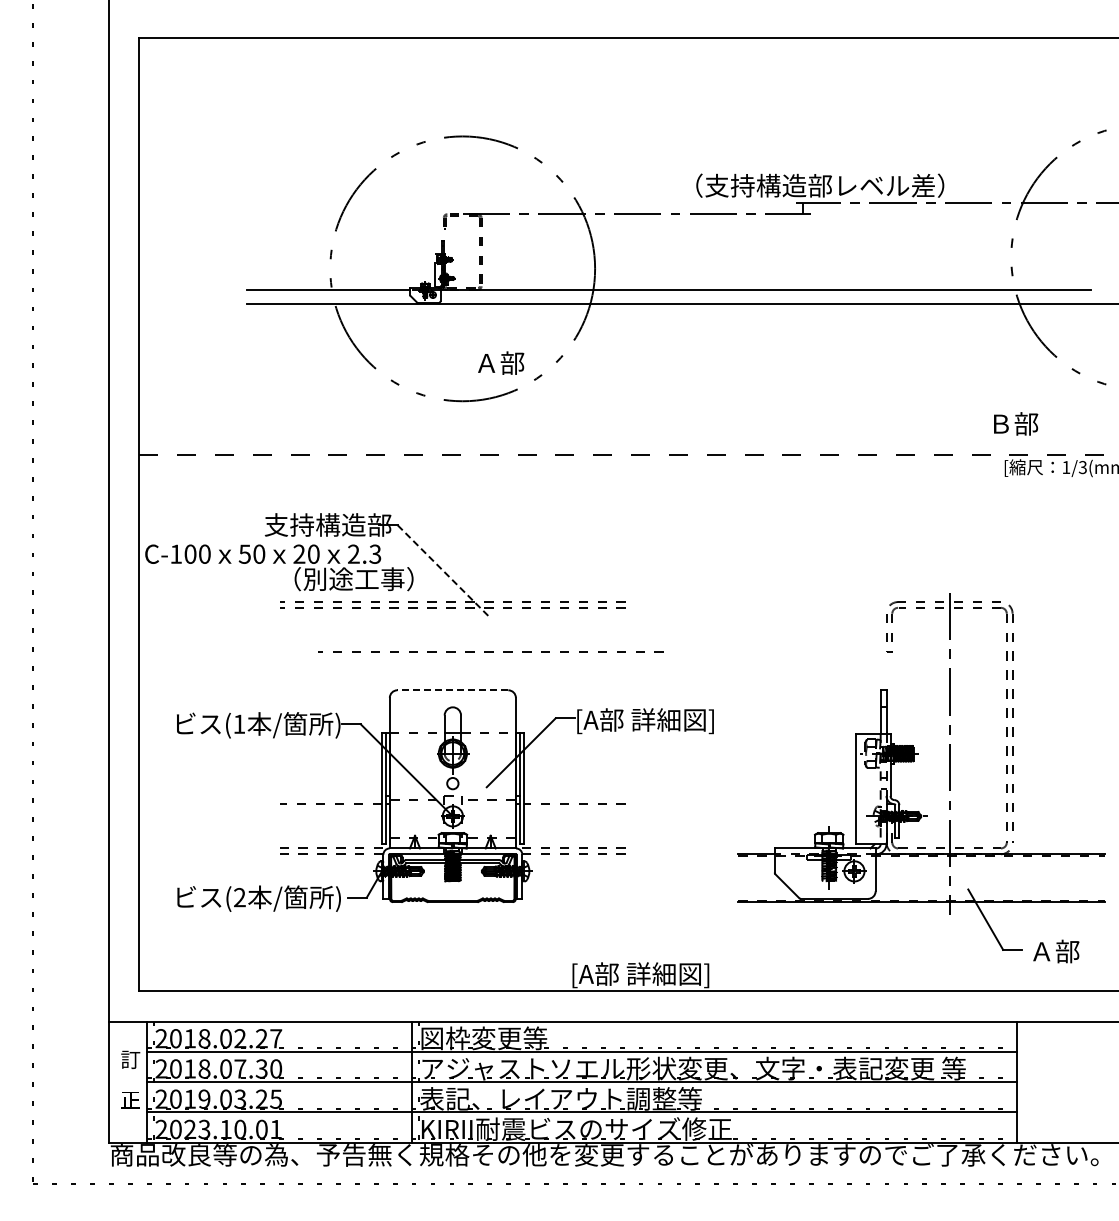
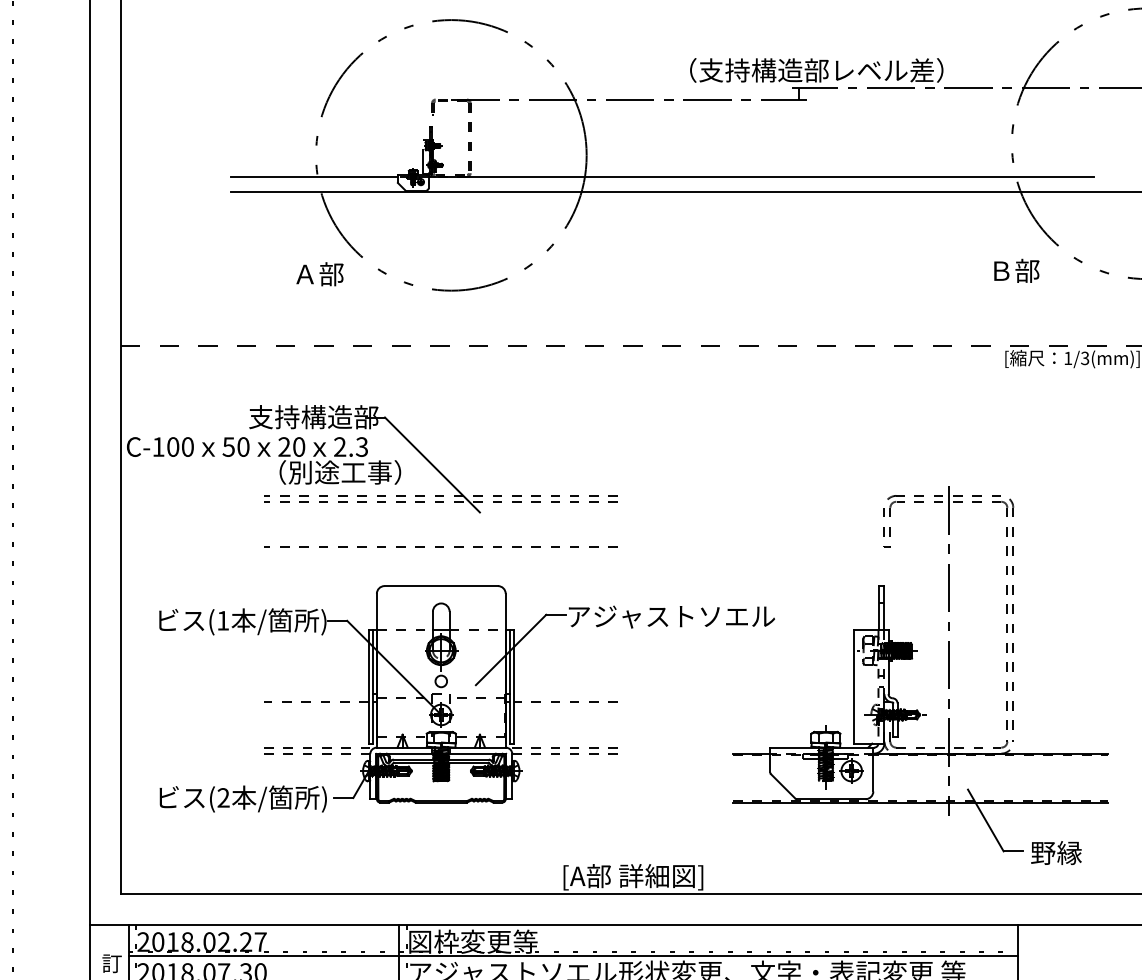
text: (501, 362) -> (320, 273), moved
text: (1016, 423) -> (1017, 270), moved
line: (444, 571) -> (432, 464), dashed -> solid
line: (490, 651) -> (440, 546), moved
line: (452, 690) -> (440, 586), dashed -> solid
text: (678, 721) -> (671, 617), [A部 詳細図] -> アジャストソエル
text: (1054, 951) -> (1056, 852), Ａ部 -> 野縁

